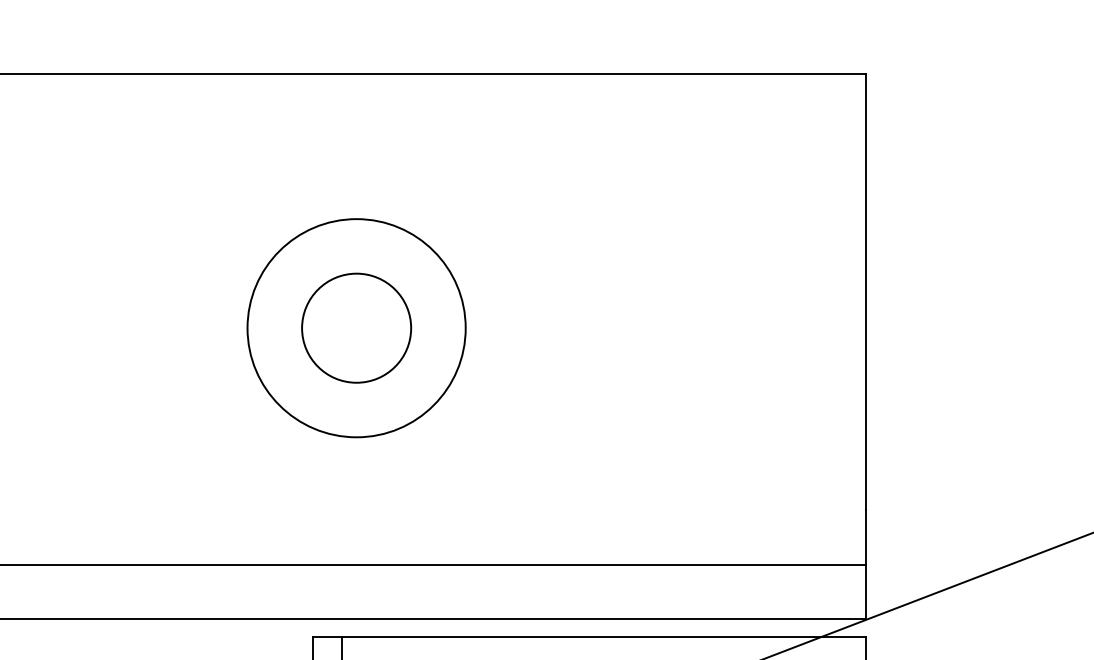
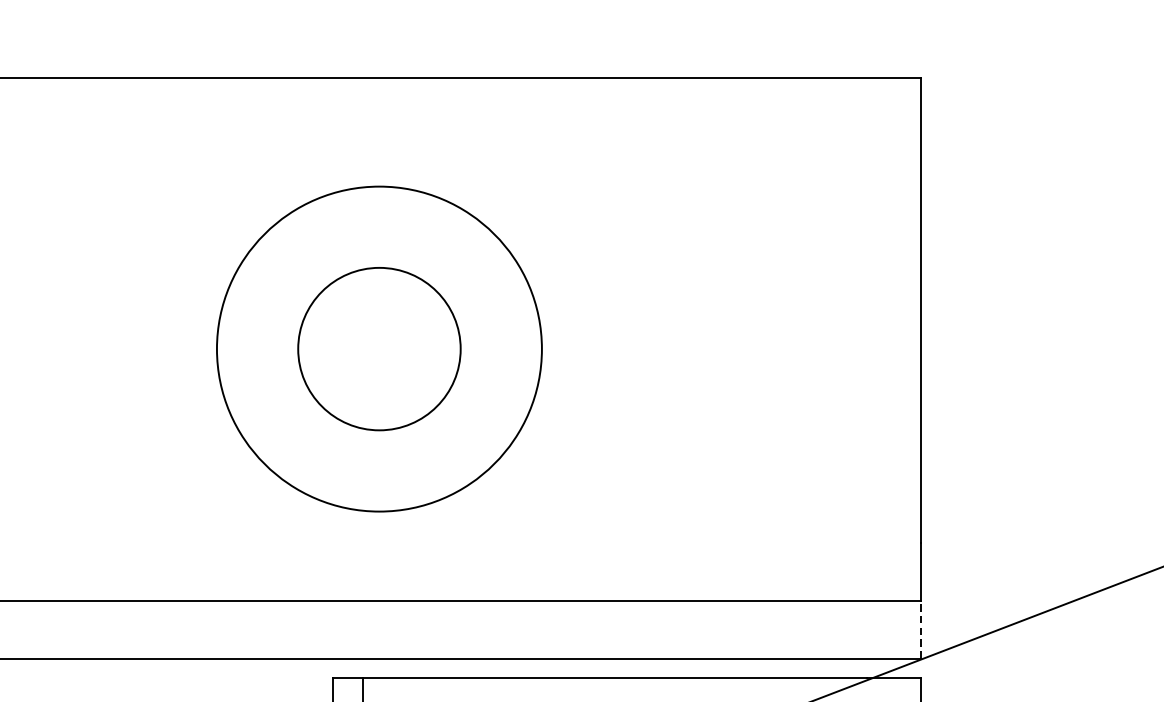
circle: (356, 327) -> (379, 348), size x1.4
circle: (356, 328) -> (379, 349), size x1.4
line: (865, 591) -> (920, 629), solid -> dashed

